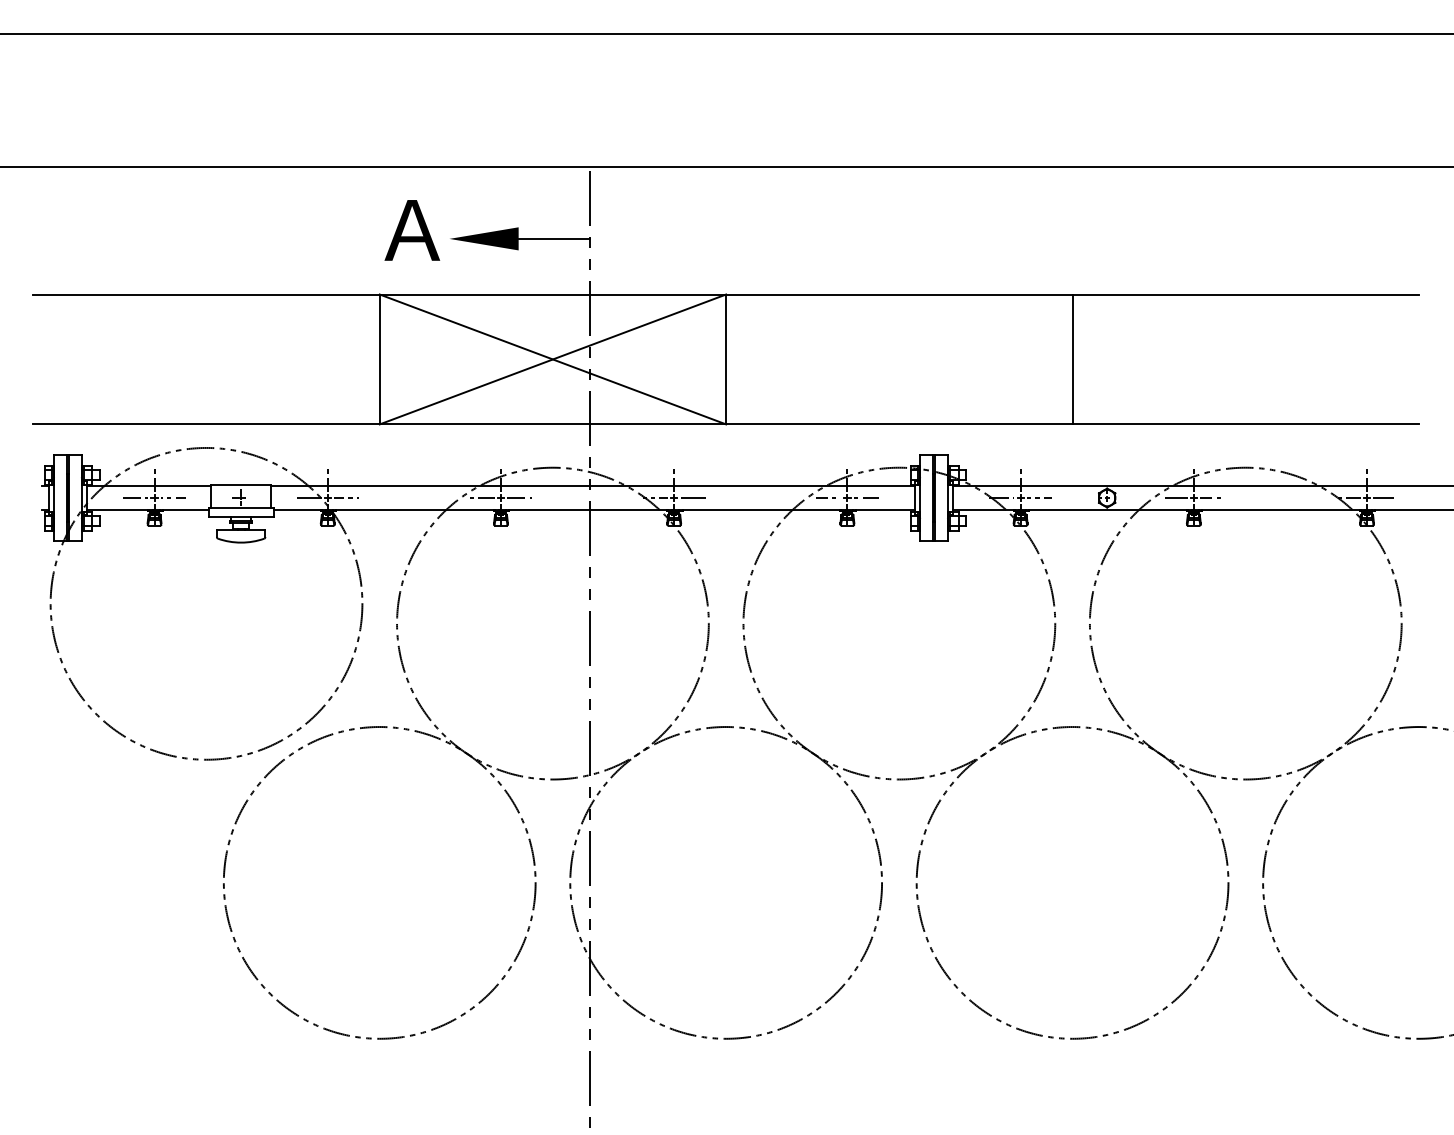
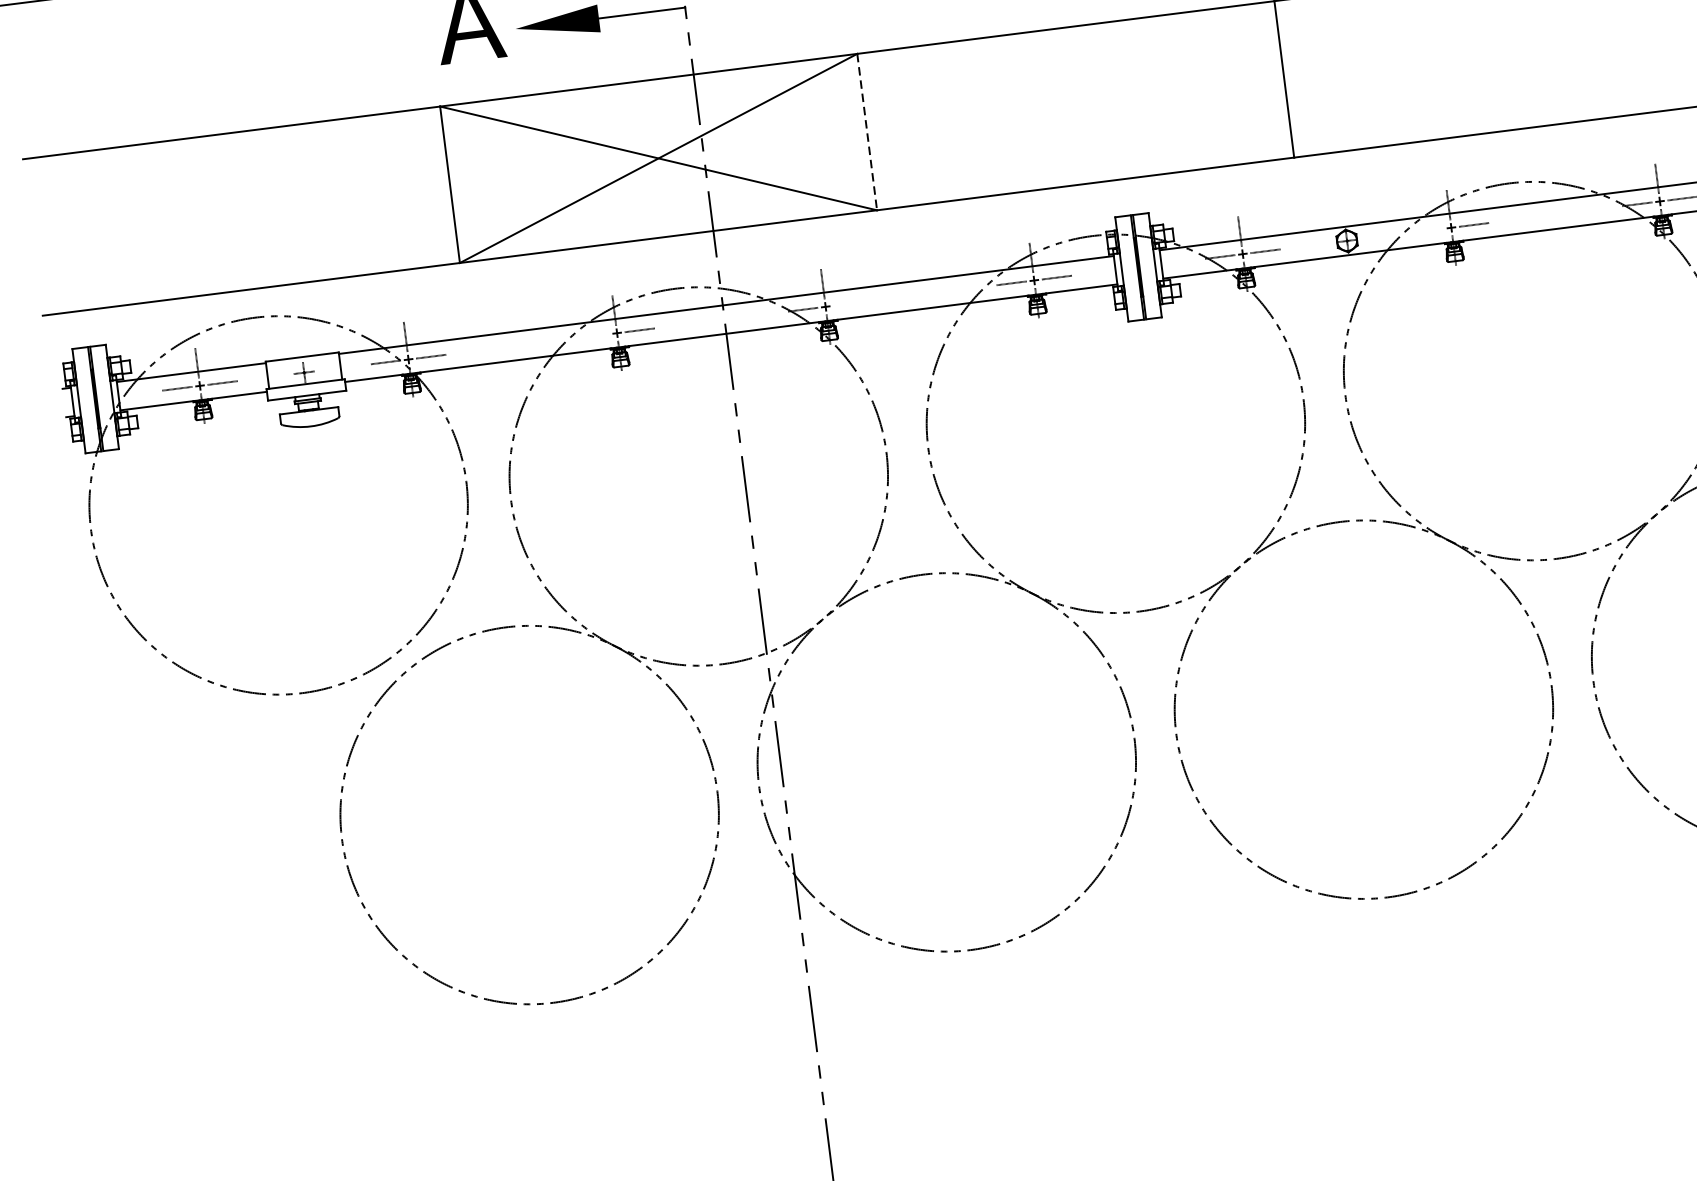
line: (726, 359) -> (867, 132), solid -> dashed
line: (481, 498) -> (593, 336), removed
line: (692, 498) -> (847, 304), removed
line: (1174, 498) -> (1428, 231), removed

